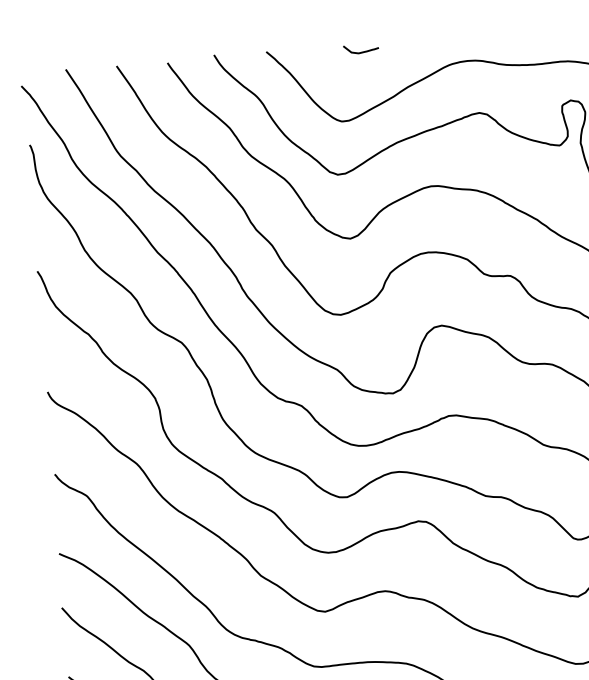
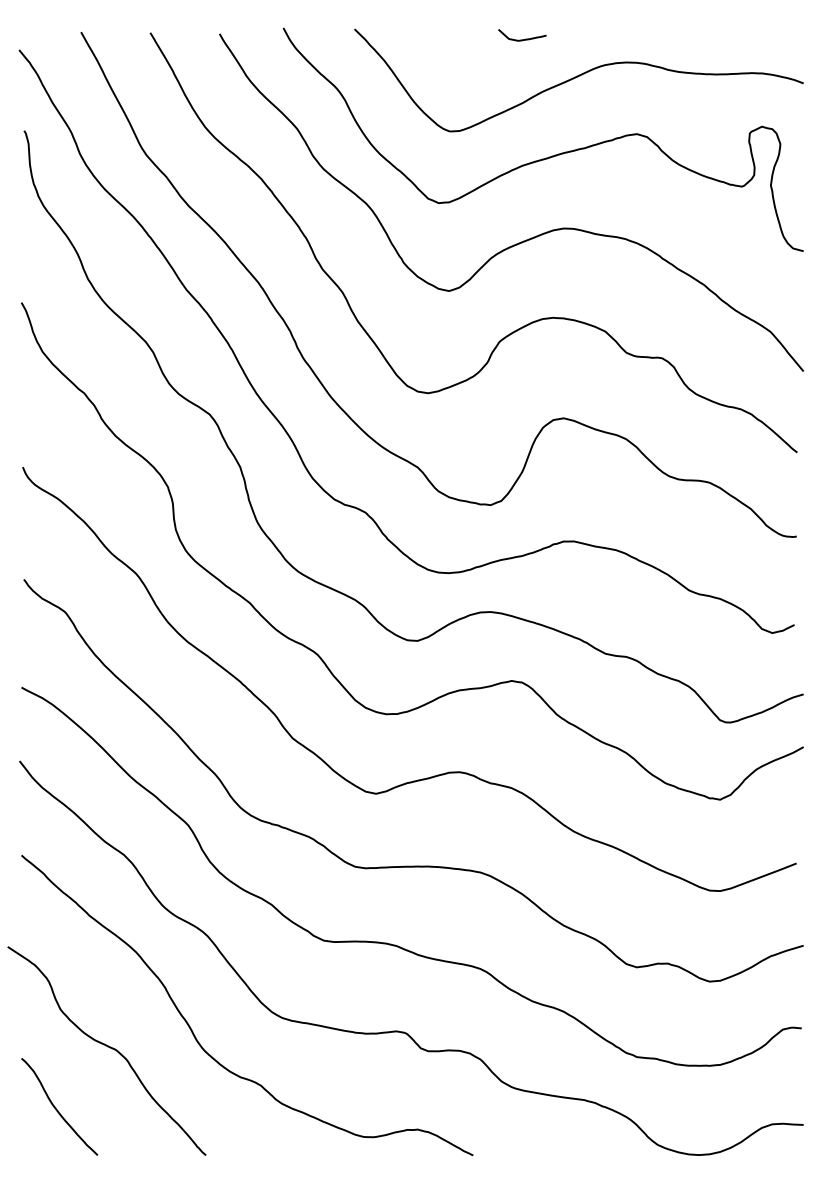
curve: (361, 52) -> (522, 39), moved

